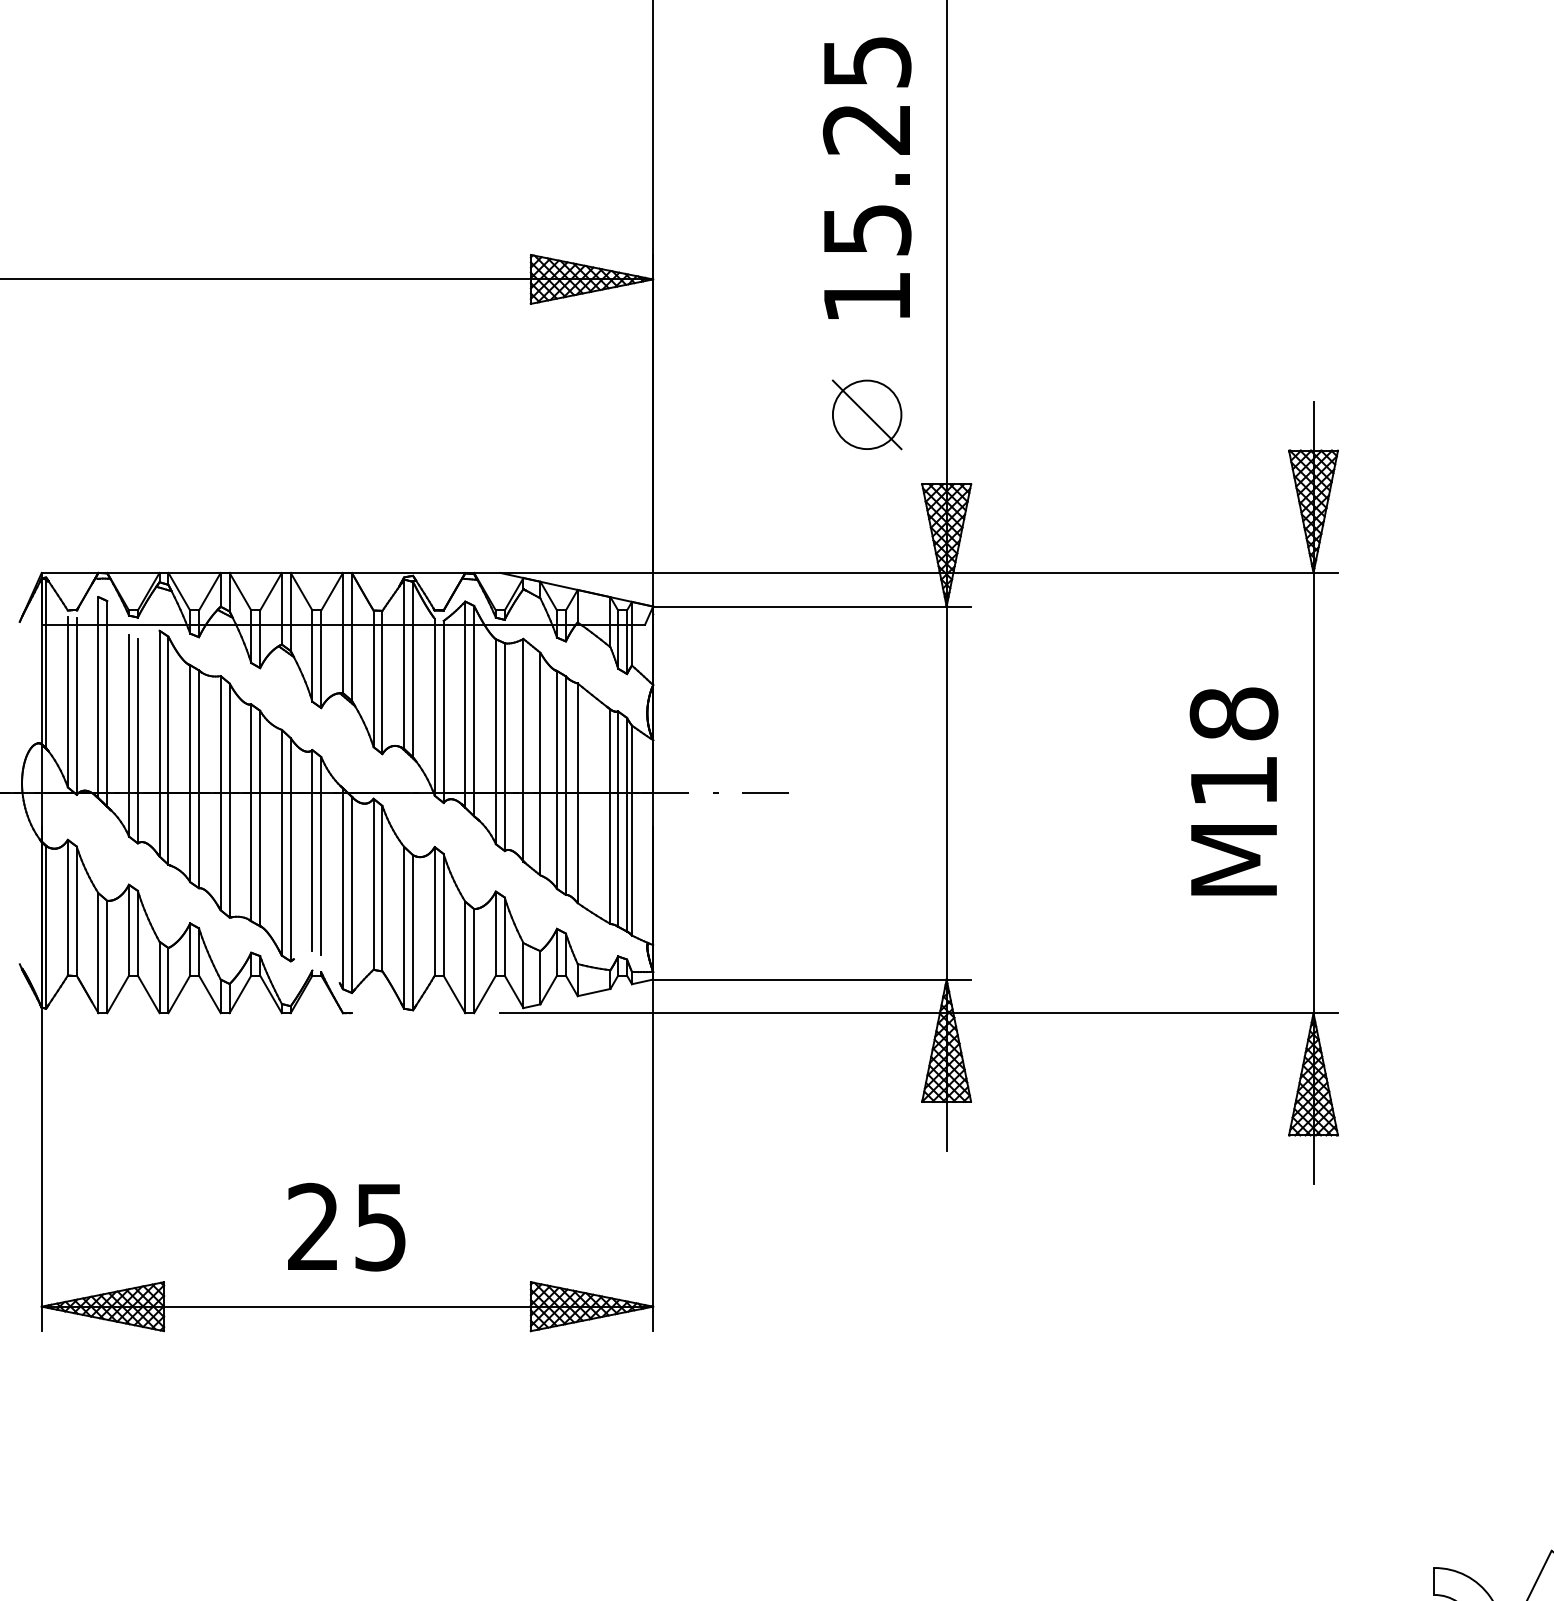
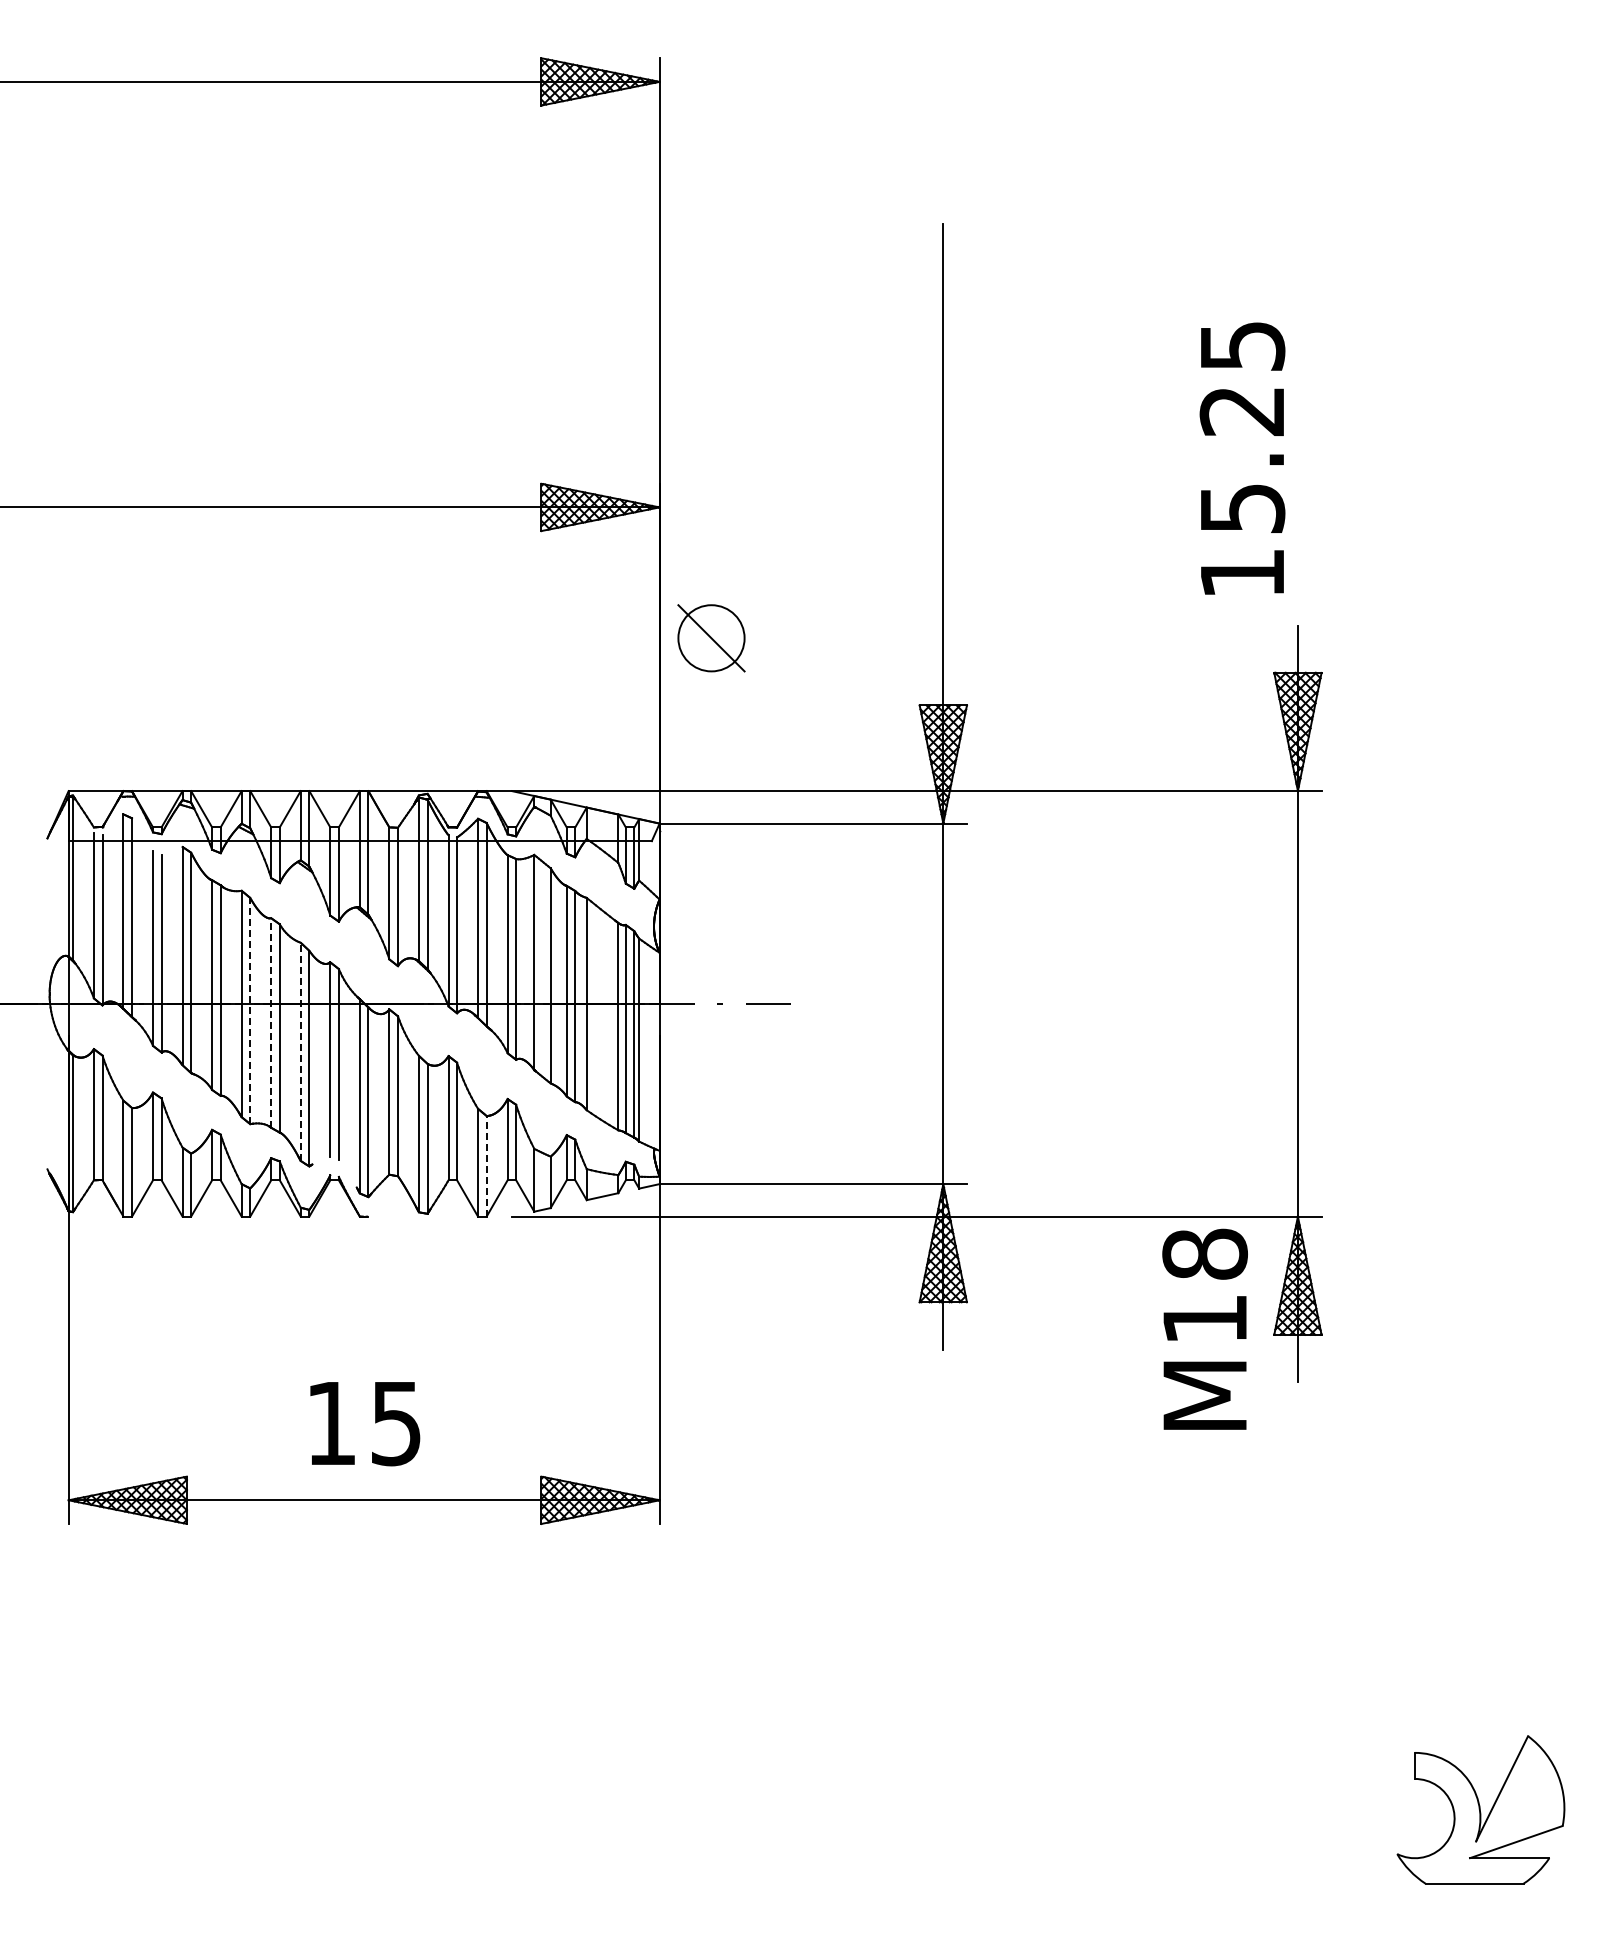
text: (867, 178) -> (1242, 458), moved
part: (867, 415) -> (711, 638), moved
text: (1233, 790) -> (1204, 1328), moved
line: (229, 799) -> (250, 1010), solid -> dashed
line: (251, 813) -> (271, 1023), solid -> dashed
line: (281, 842) -> (300, 1051), solid -> dashed
line: (474, 960) -> (486, 1165), solid -> dashed
text: (312, 1226) -> (330, 1422), 25 -> 15

